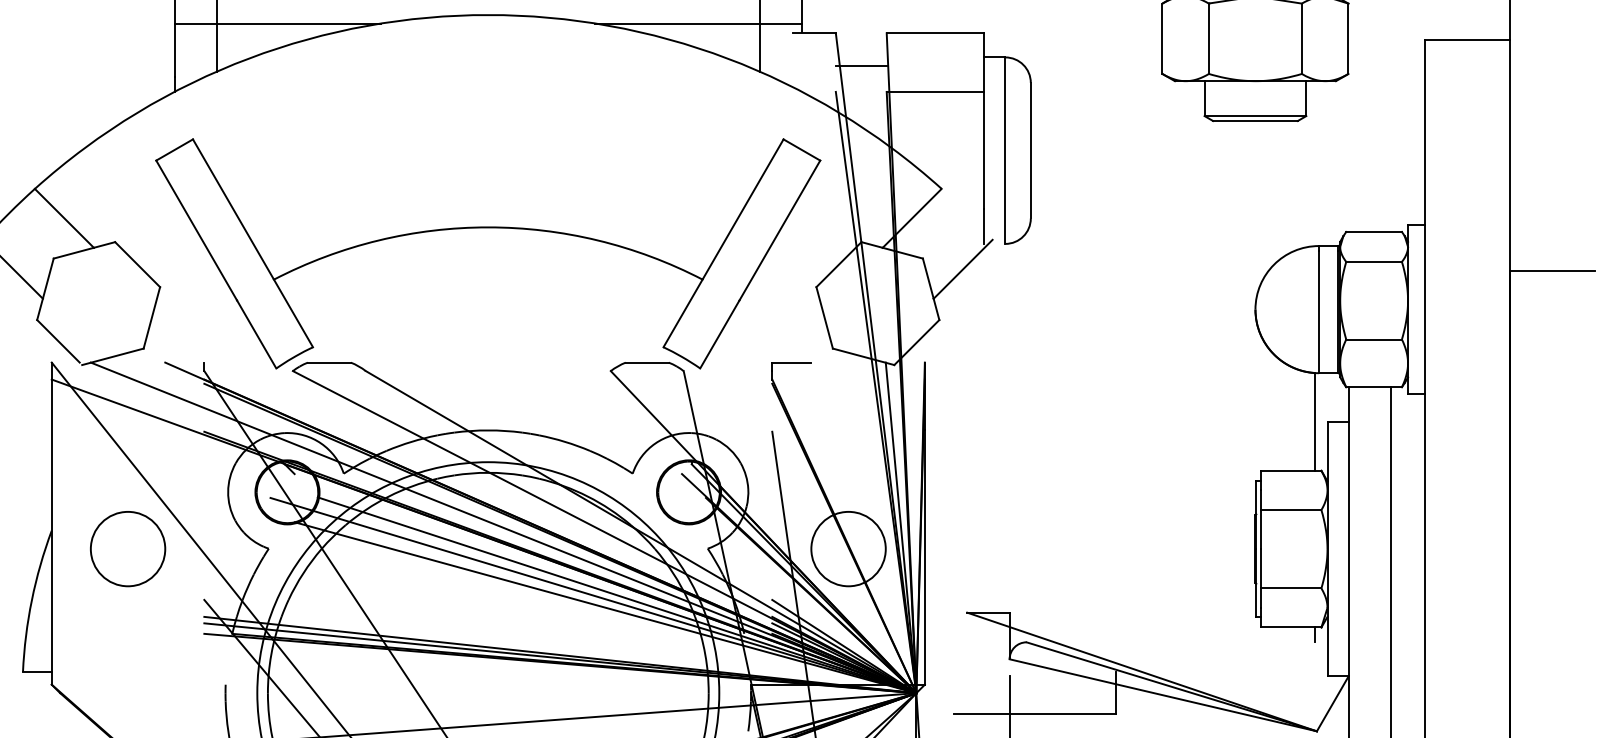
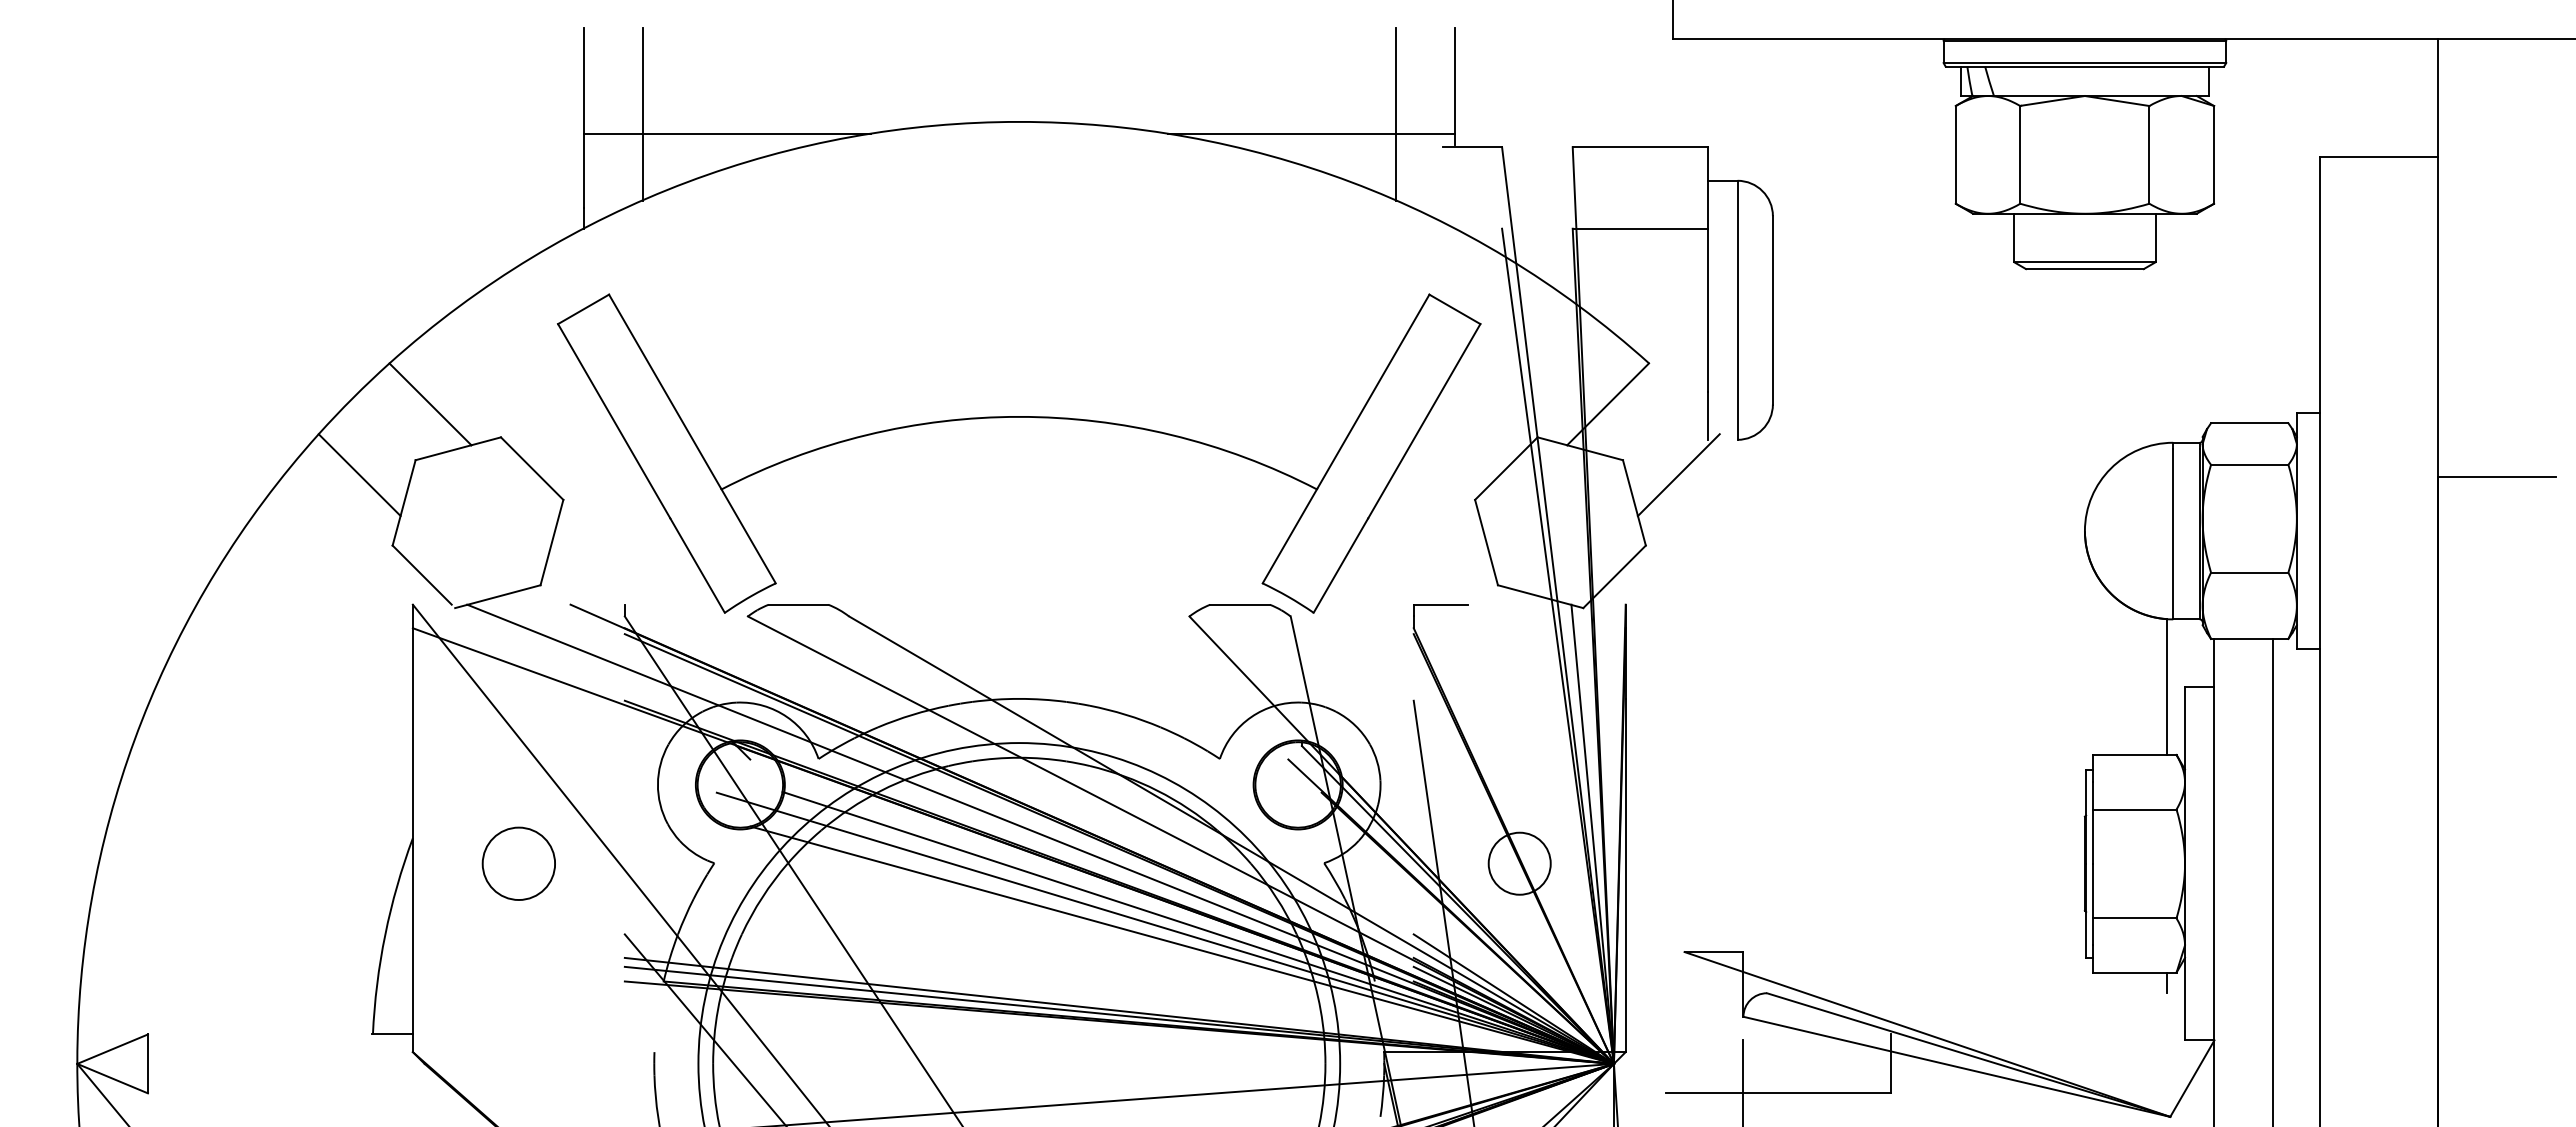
line: (861, 65) -> (1537, 192), removed
circle: (127, 548) -> (518, 863), size x0.7
circle: (848, 548) -> (1519, 863), size x0.6

